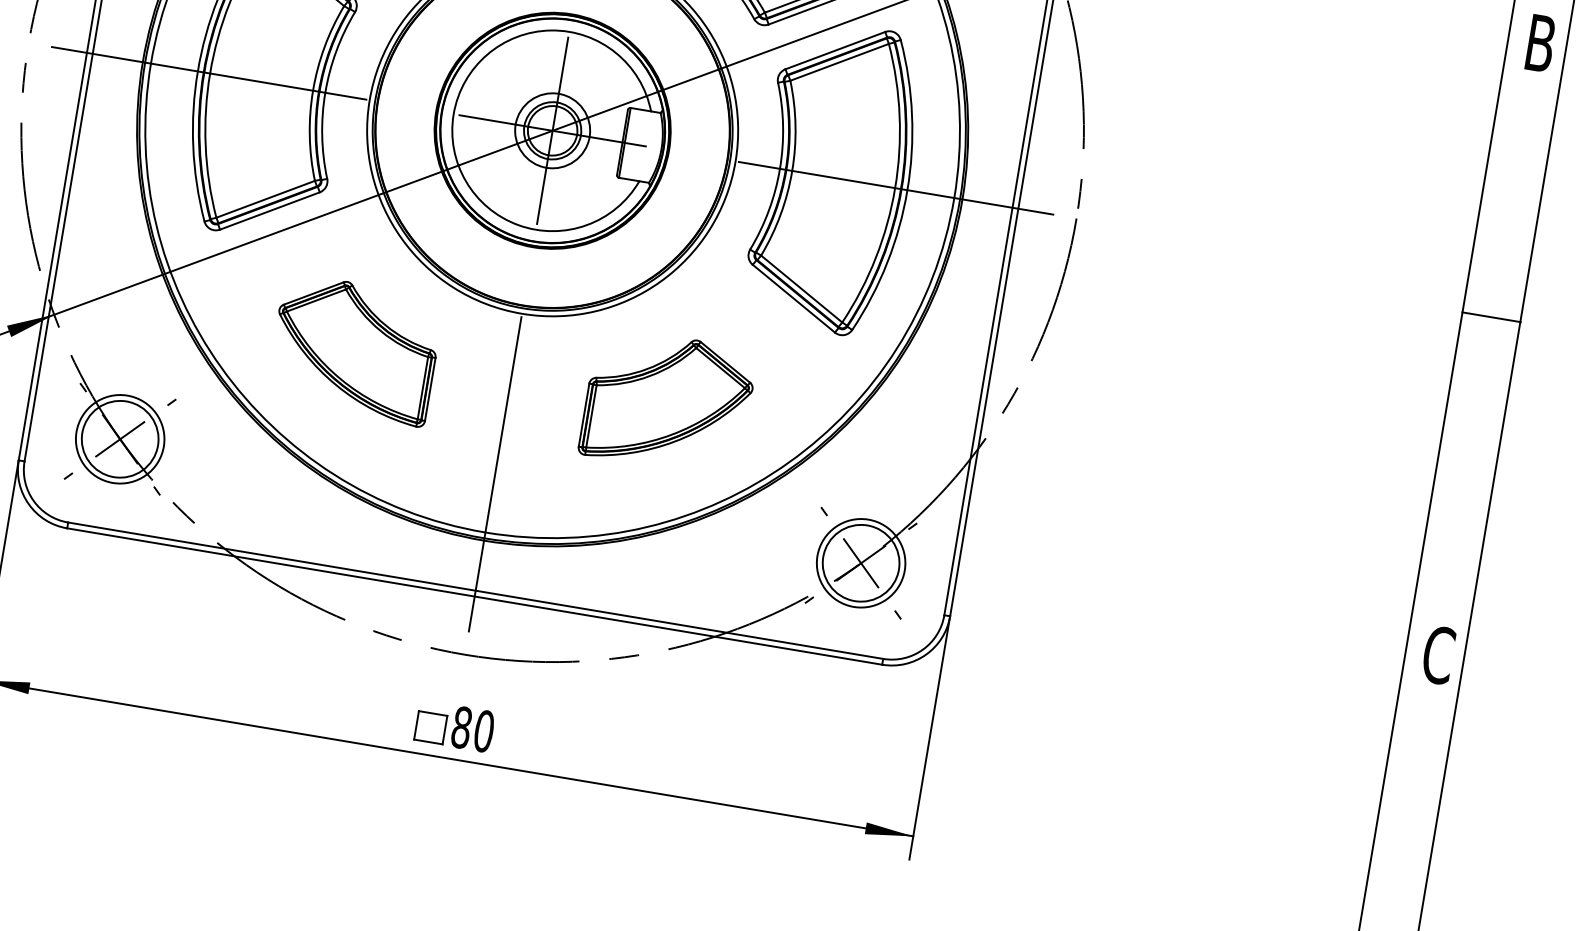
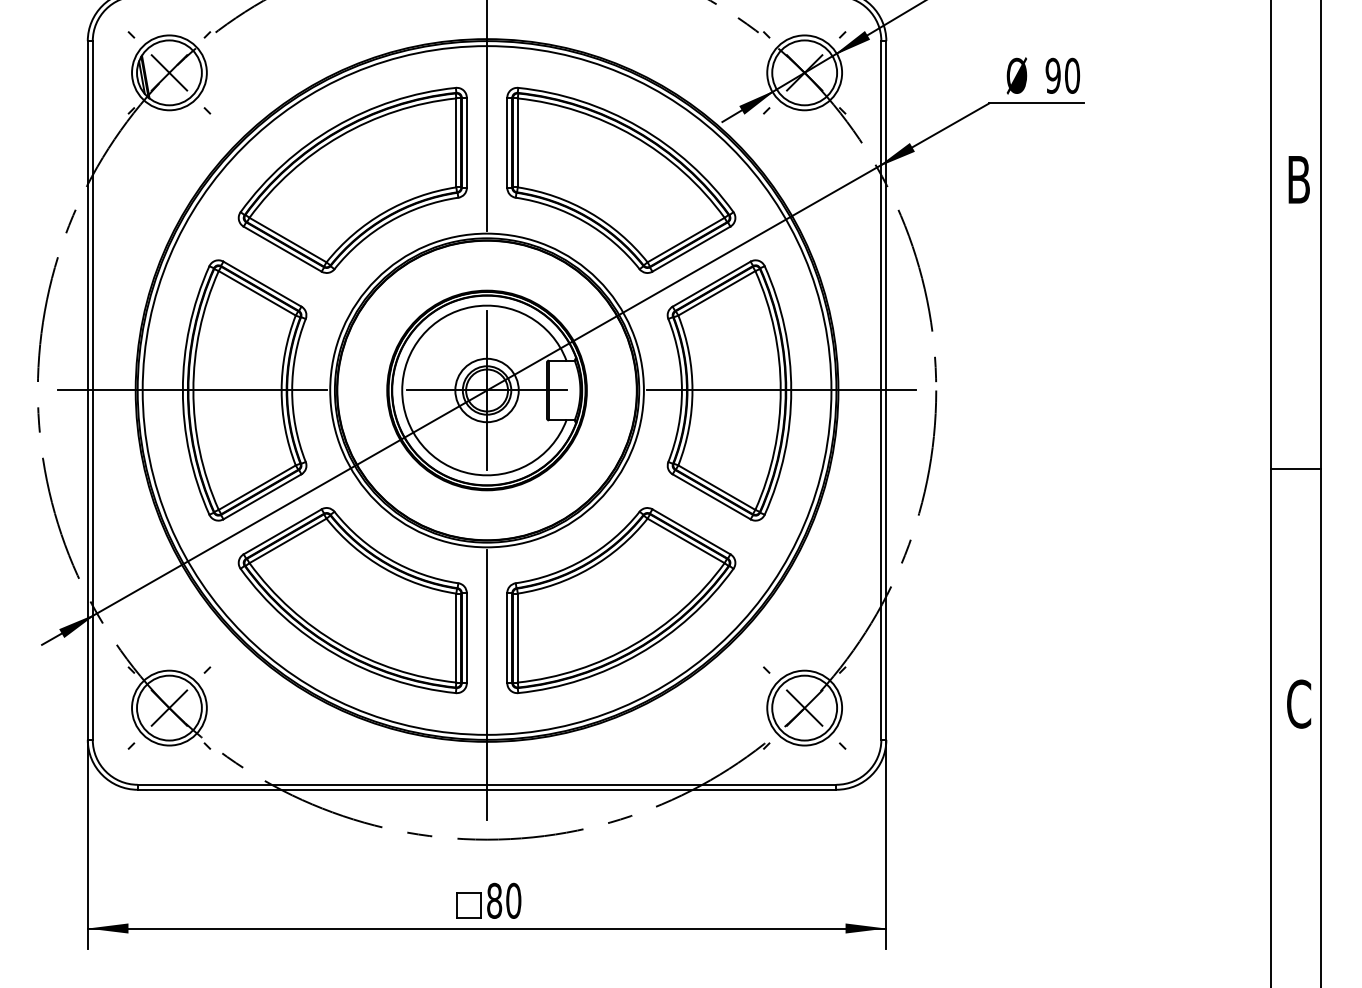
line: (1492, 316) -> (1296, 468), moved
part: (354, 349) -> (352, 600), size x1.67
part: (668, 402) -> (621, 600), size x1.67

